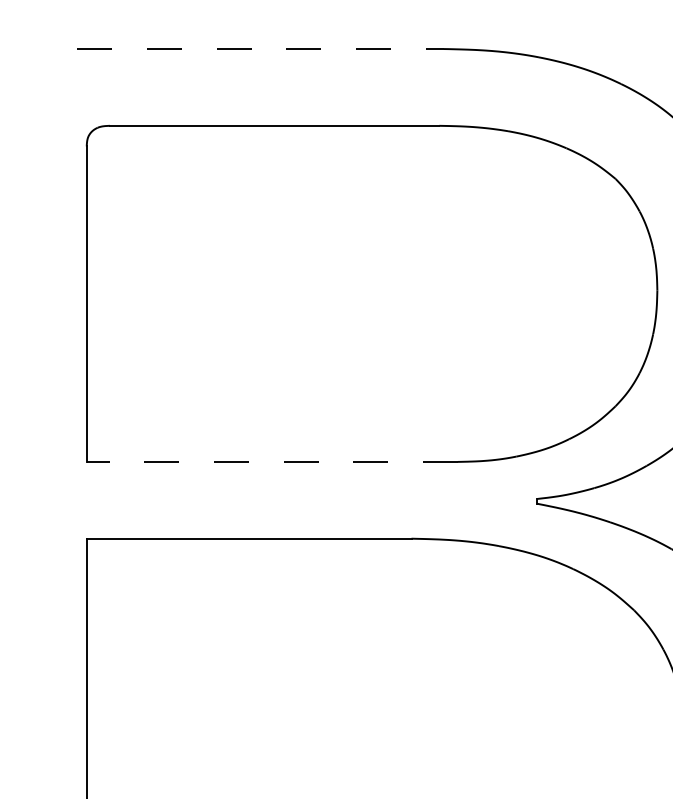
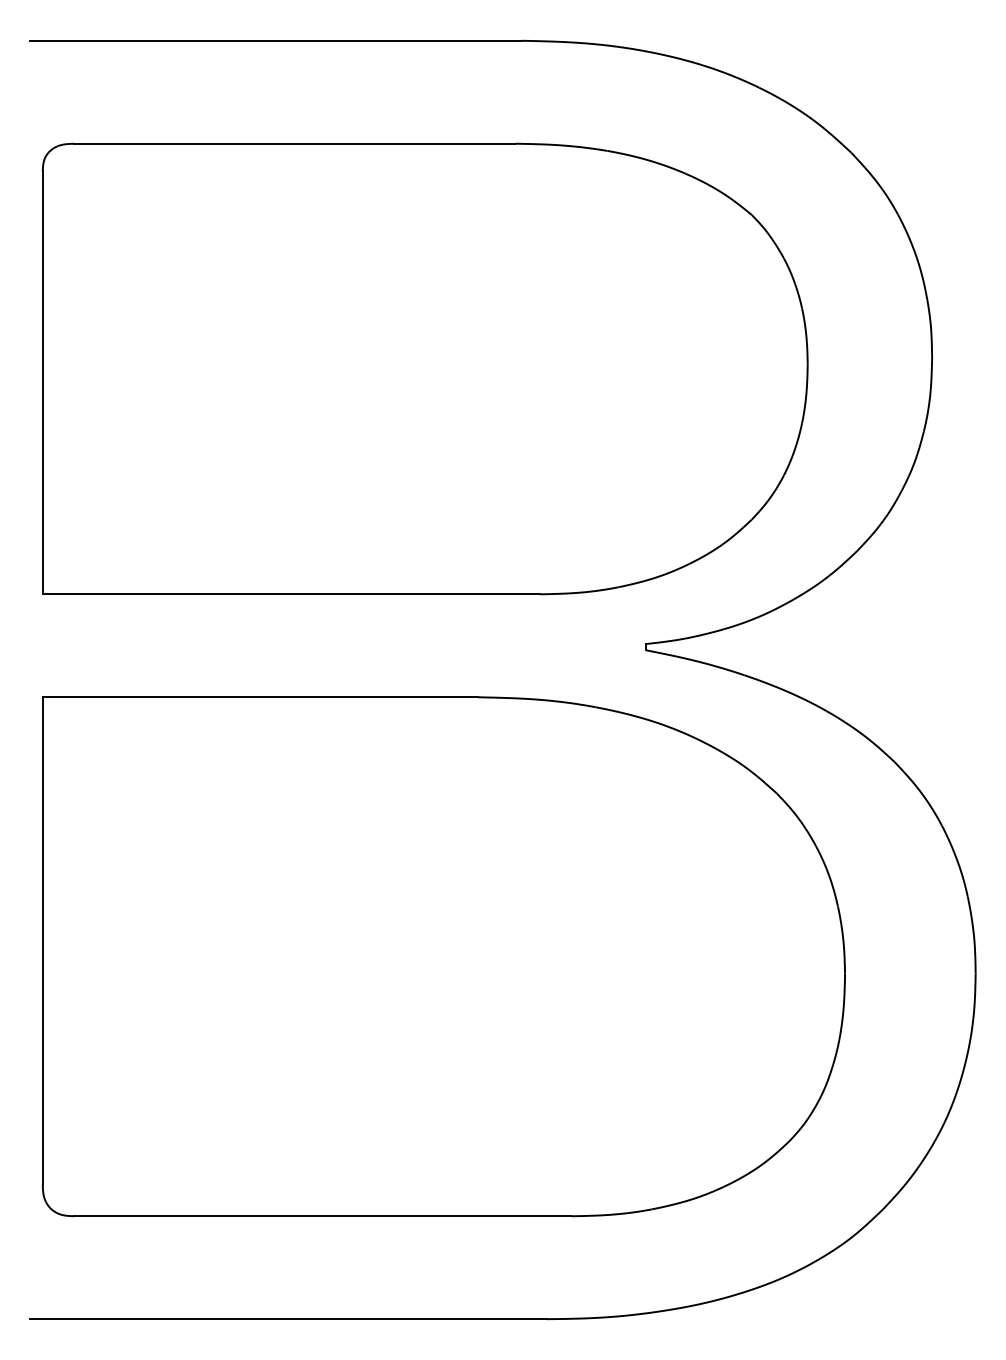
line: (260, 48) -> (275, 40), dashed -> solid
line: (272, 462) -> (291, 594), dashed -> solid

